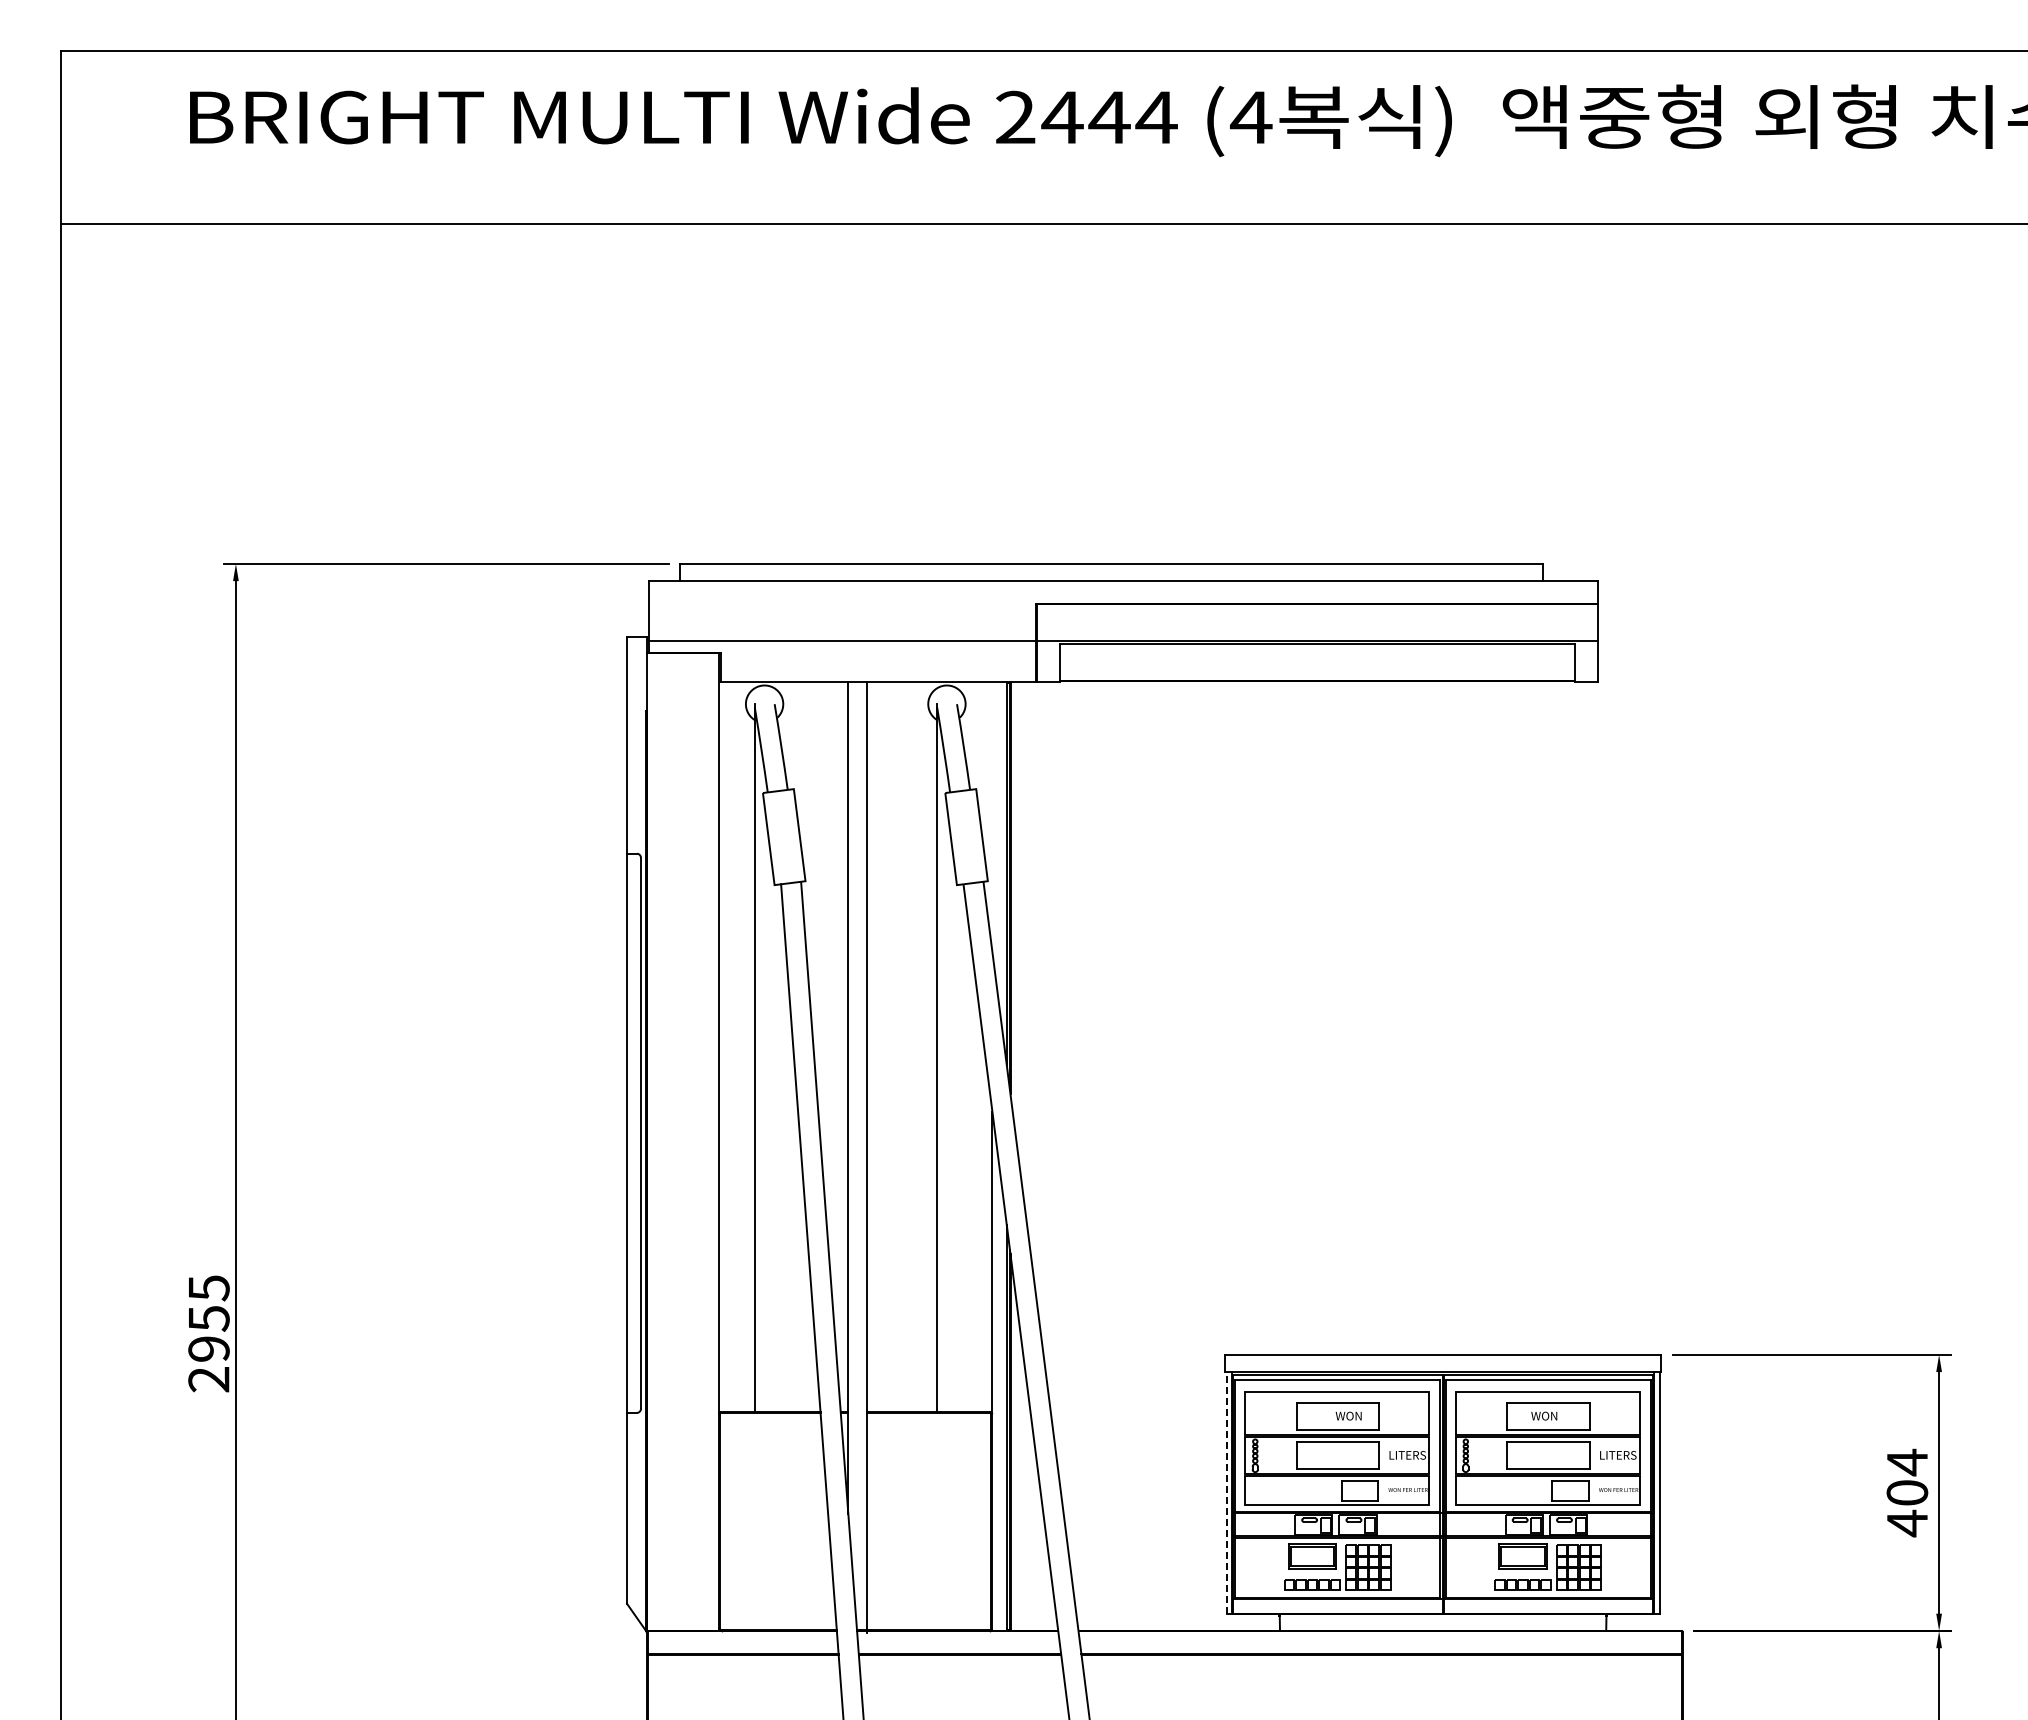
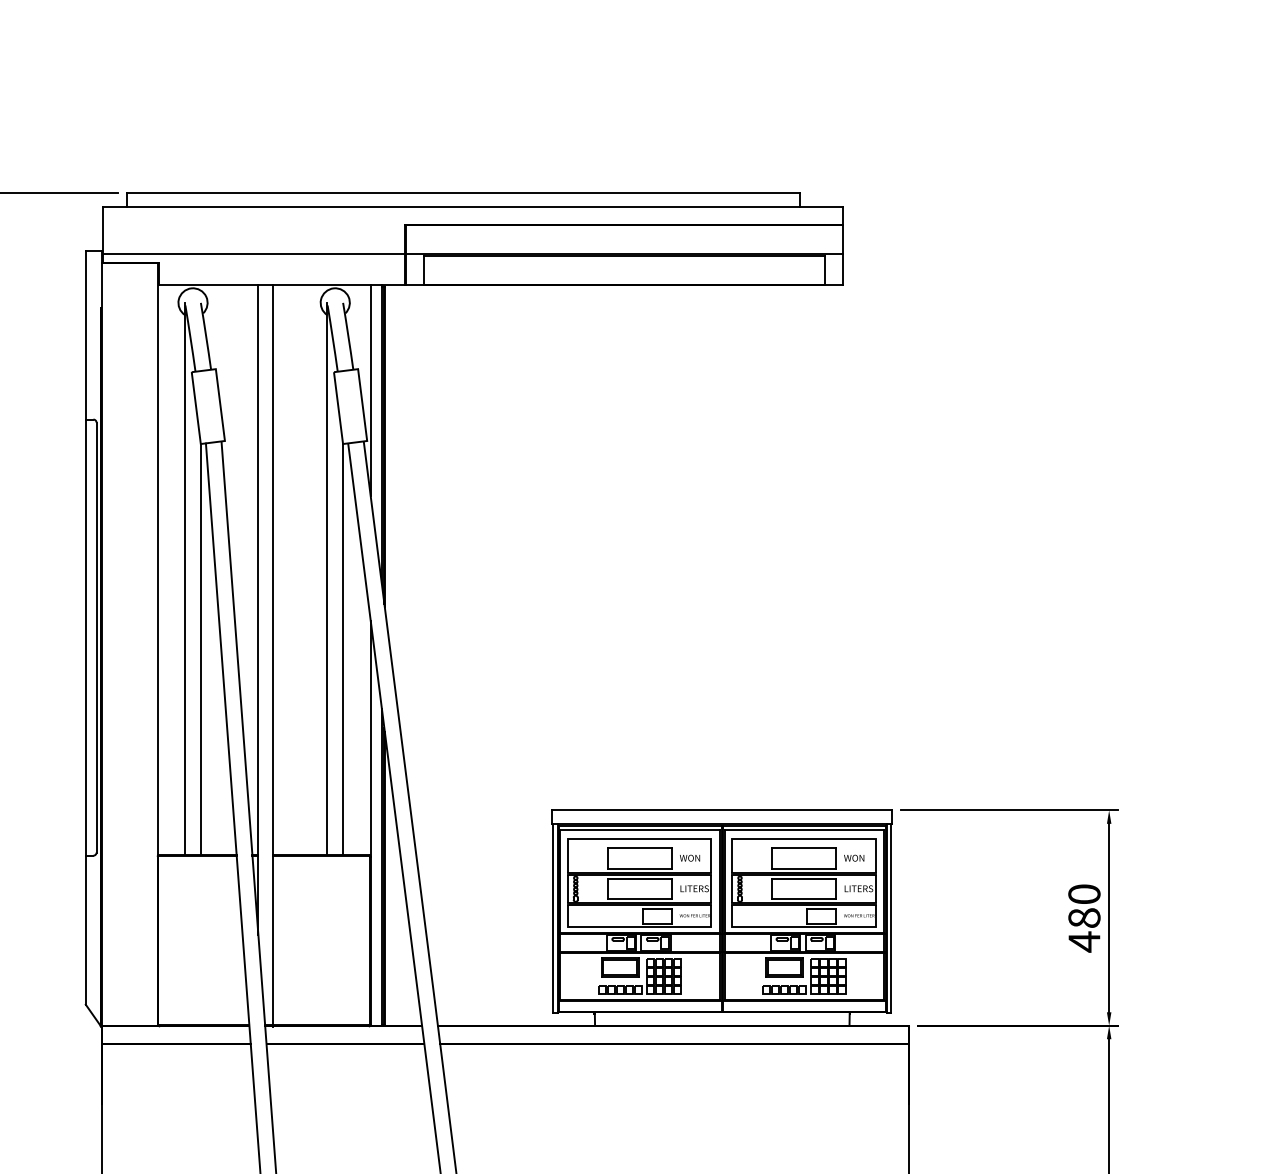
line: (992, 816) -> (370, 390), added
line: (774, 1148) -> (200, 649), added
line: (957, 1148) -> (343, 649), added
text: (1348, 1415) -> (689, 857), moved
text: (1544, 1415) -> (854, 857), moved
text: (1907, 1476) -> (1084, 905), 404 -> 480
line: (1226, 1492) -> (553, 917), dashed -> solid

